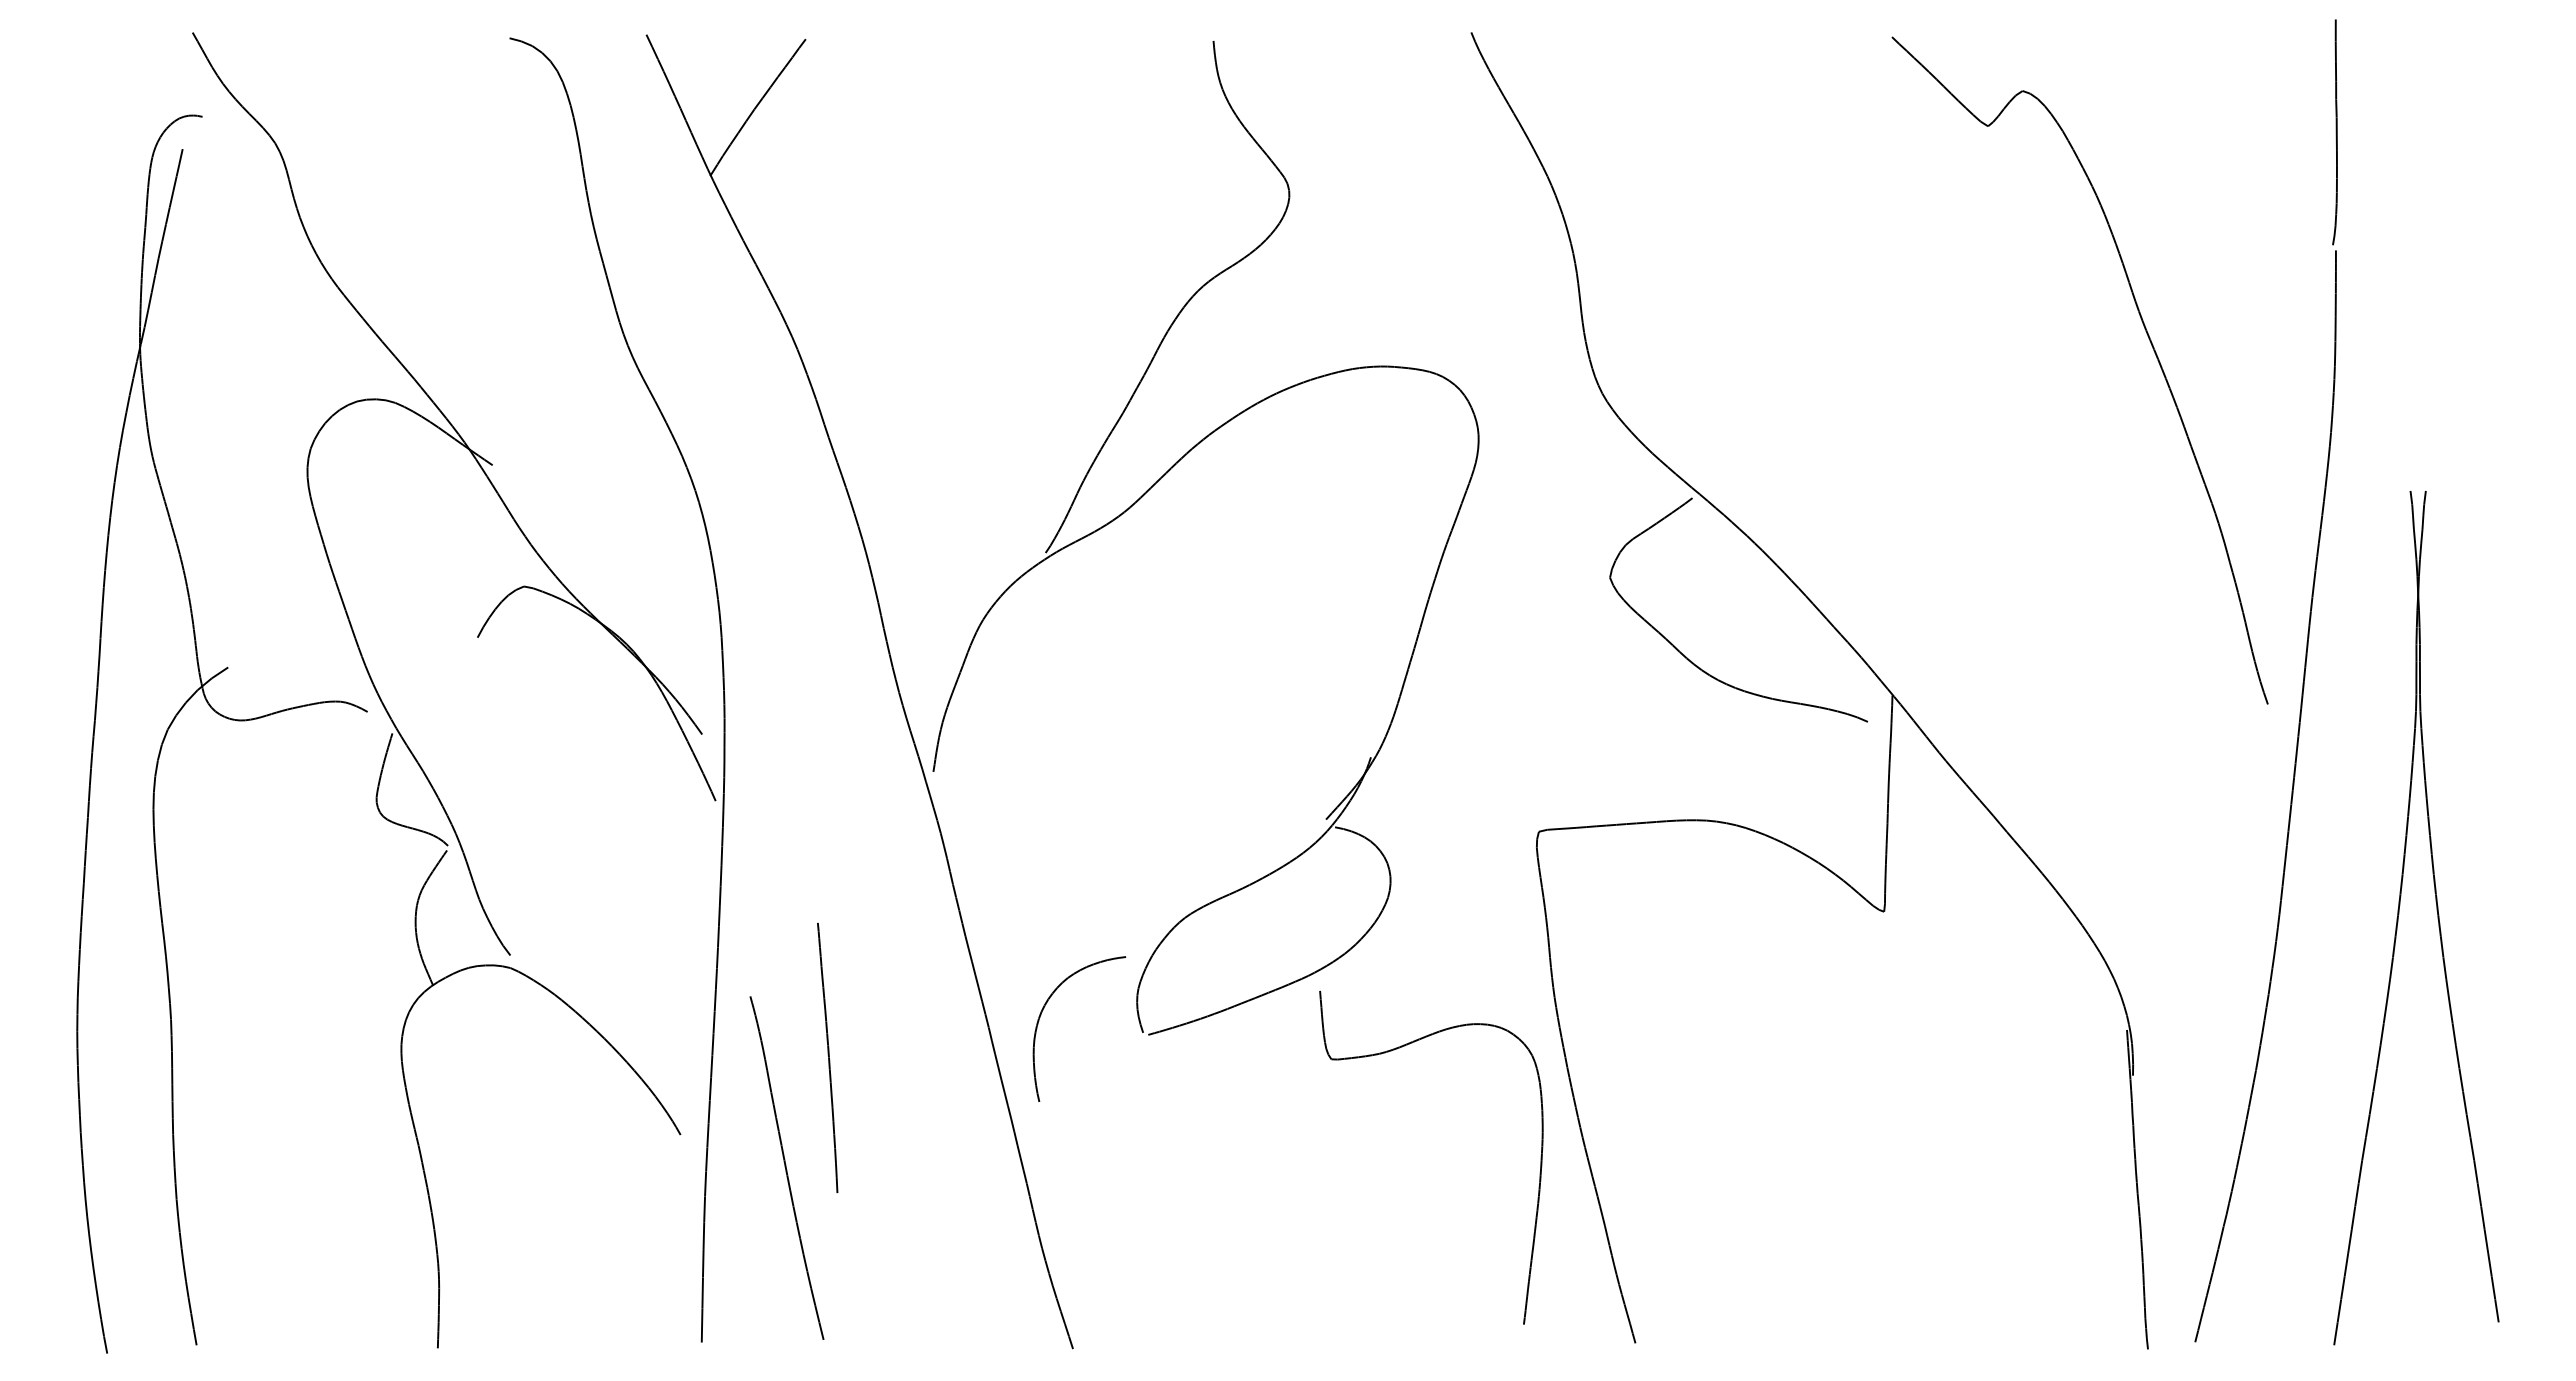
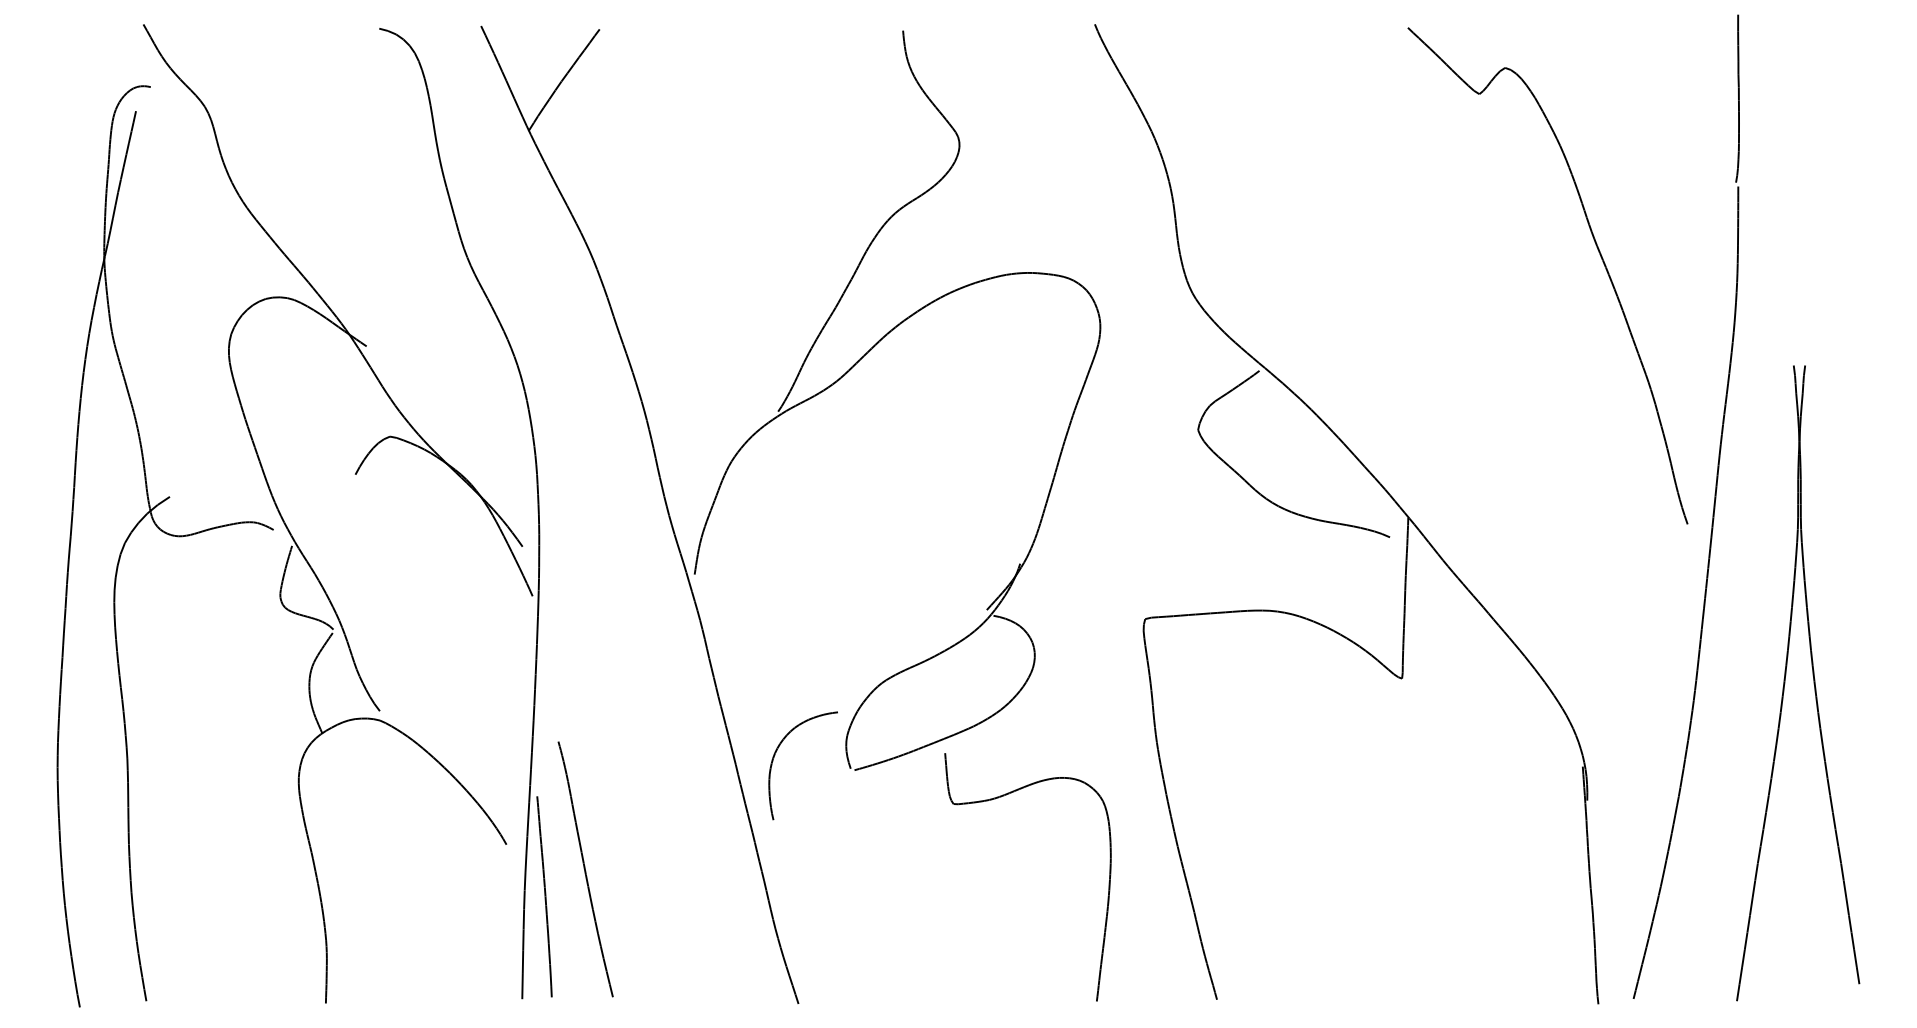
part: (827, 1057) -> (544, 896), moved
part: (1540, 1157) -> (1109, 877), moved

